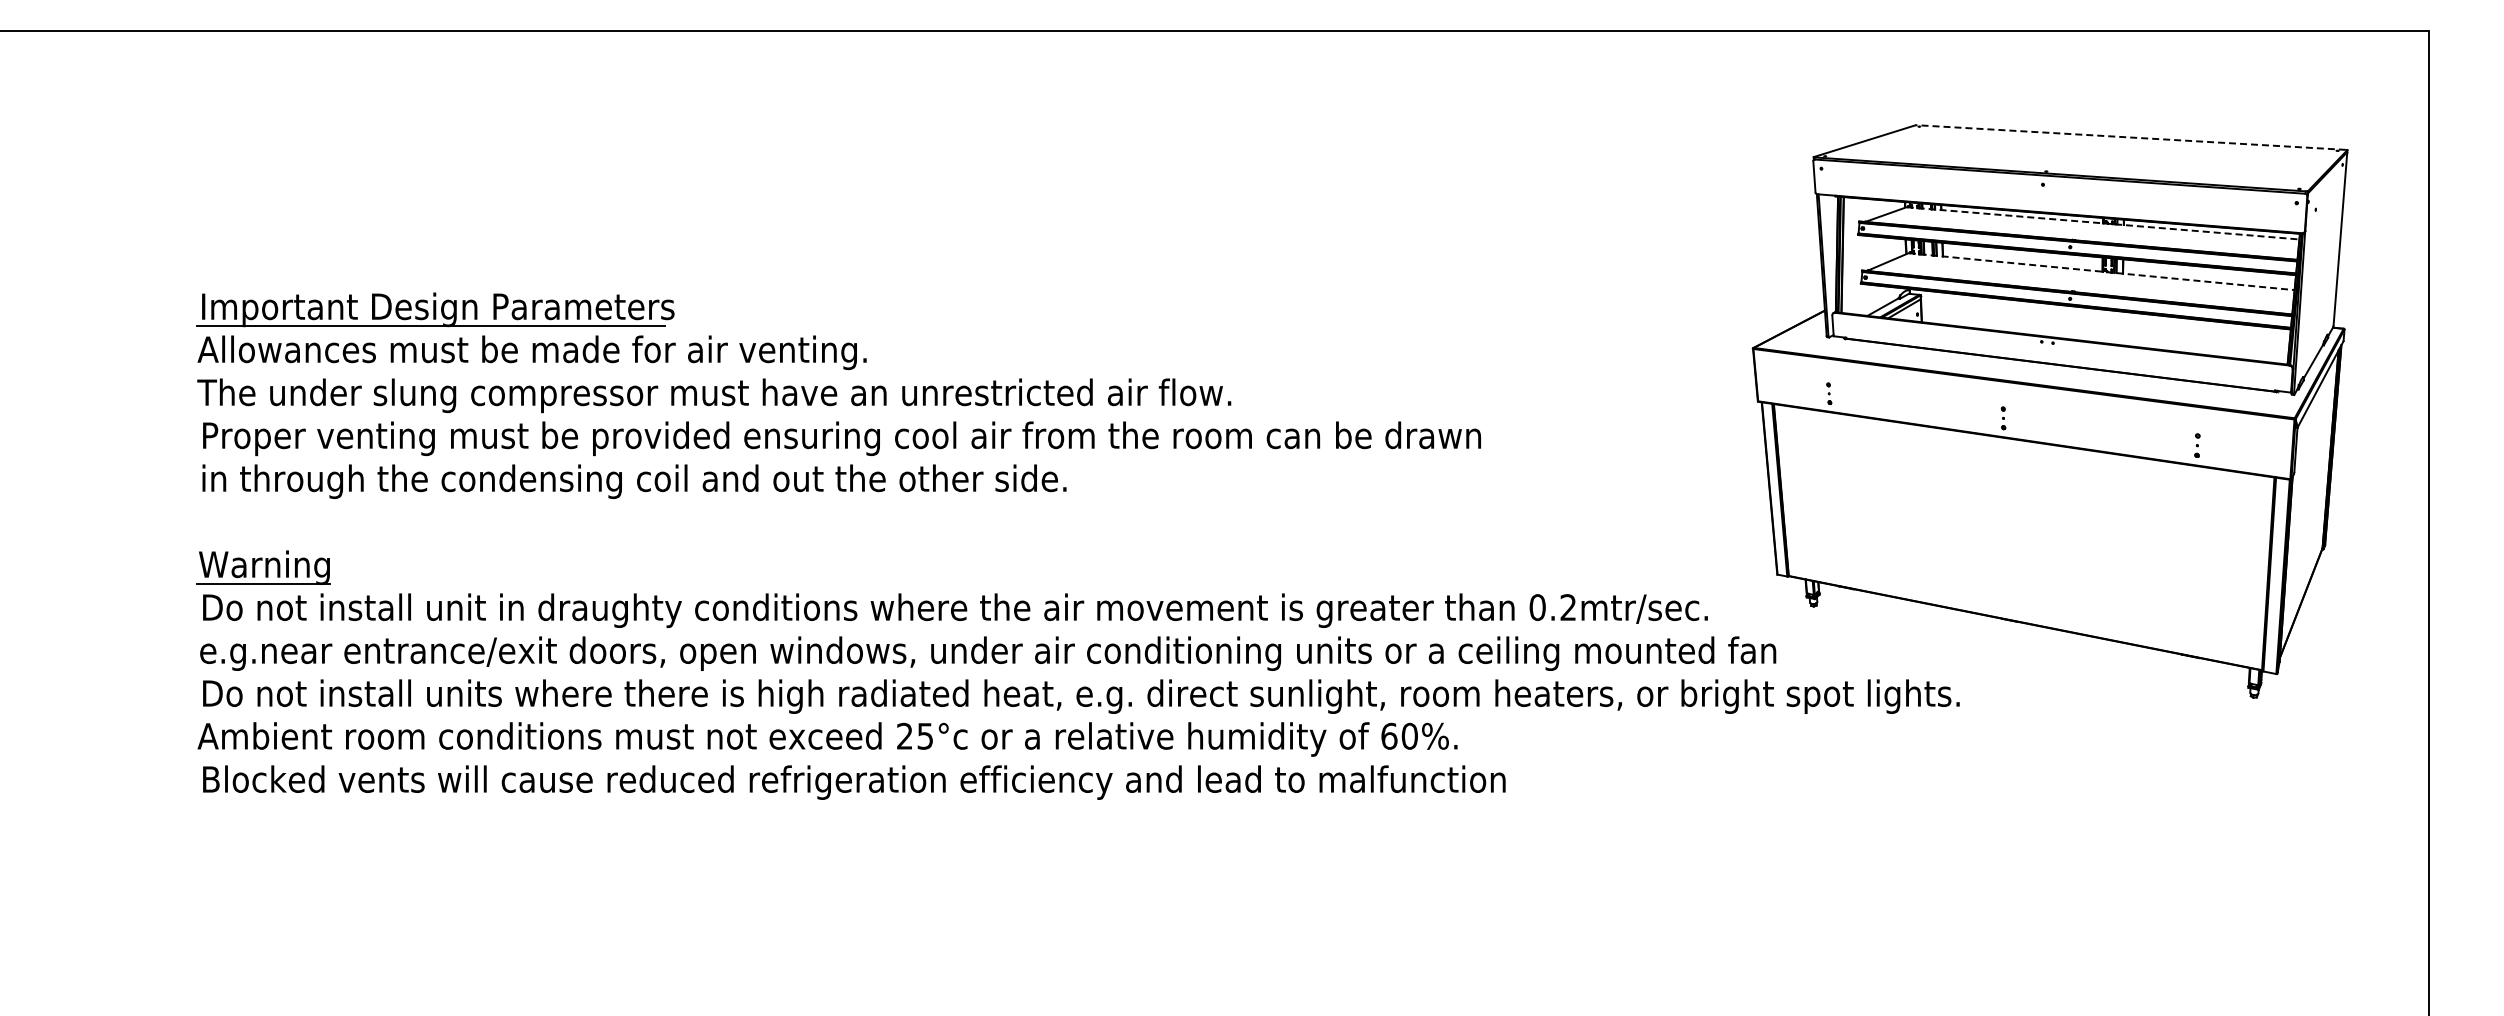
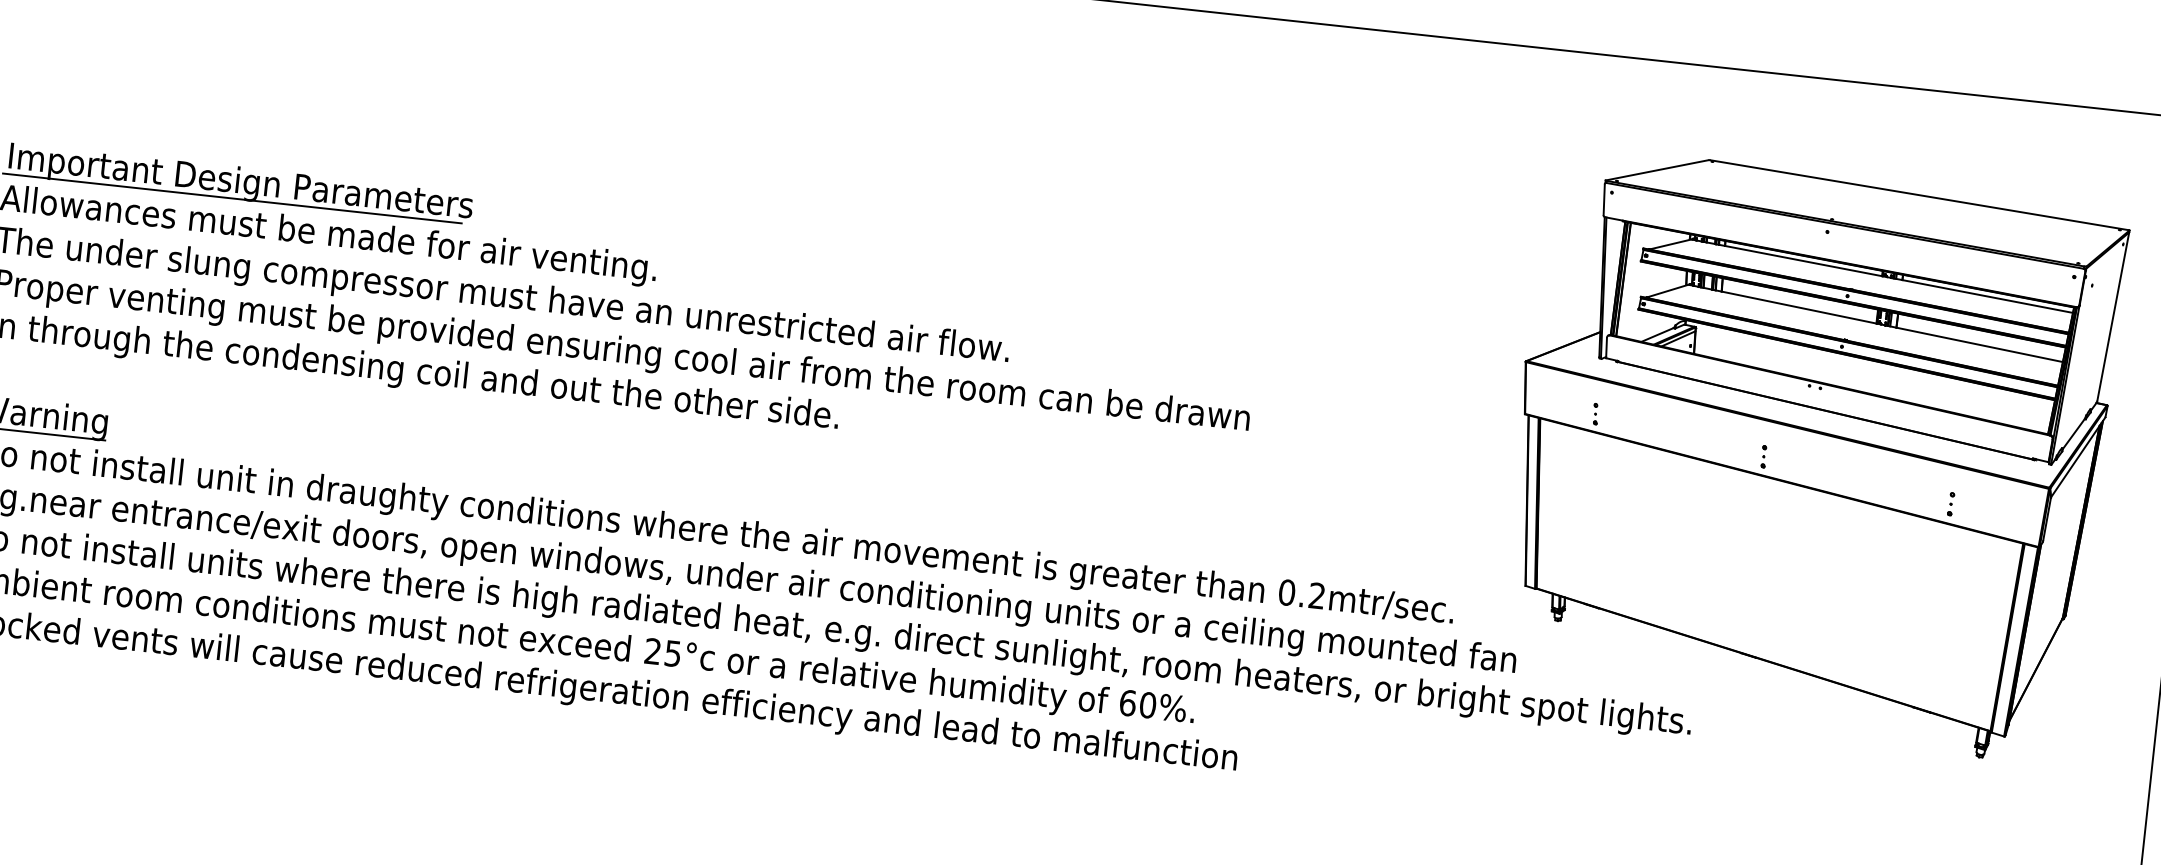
line: (2131, 137) -> (1919, 195), dashed -> solid
line: (2103, 223) -> (1882, 276), dashed -> solid
line: (2101, 271) -> (1875, 323), dashed -> solid

